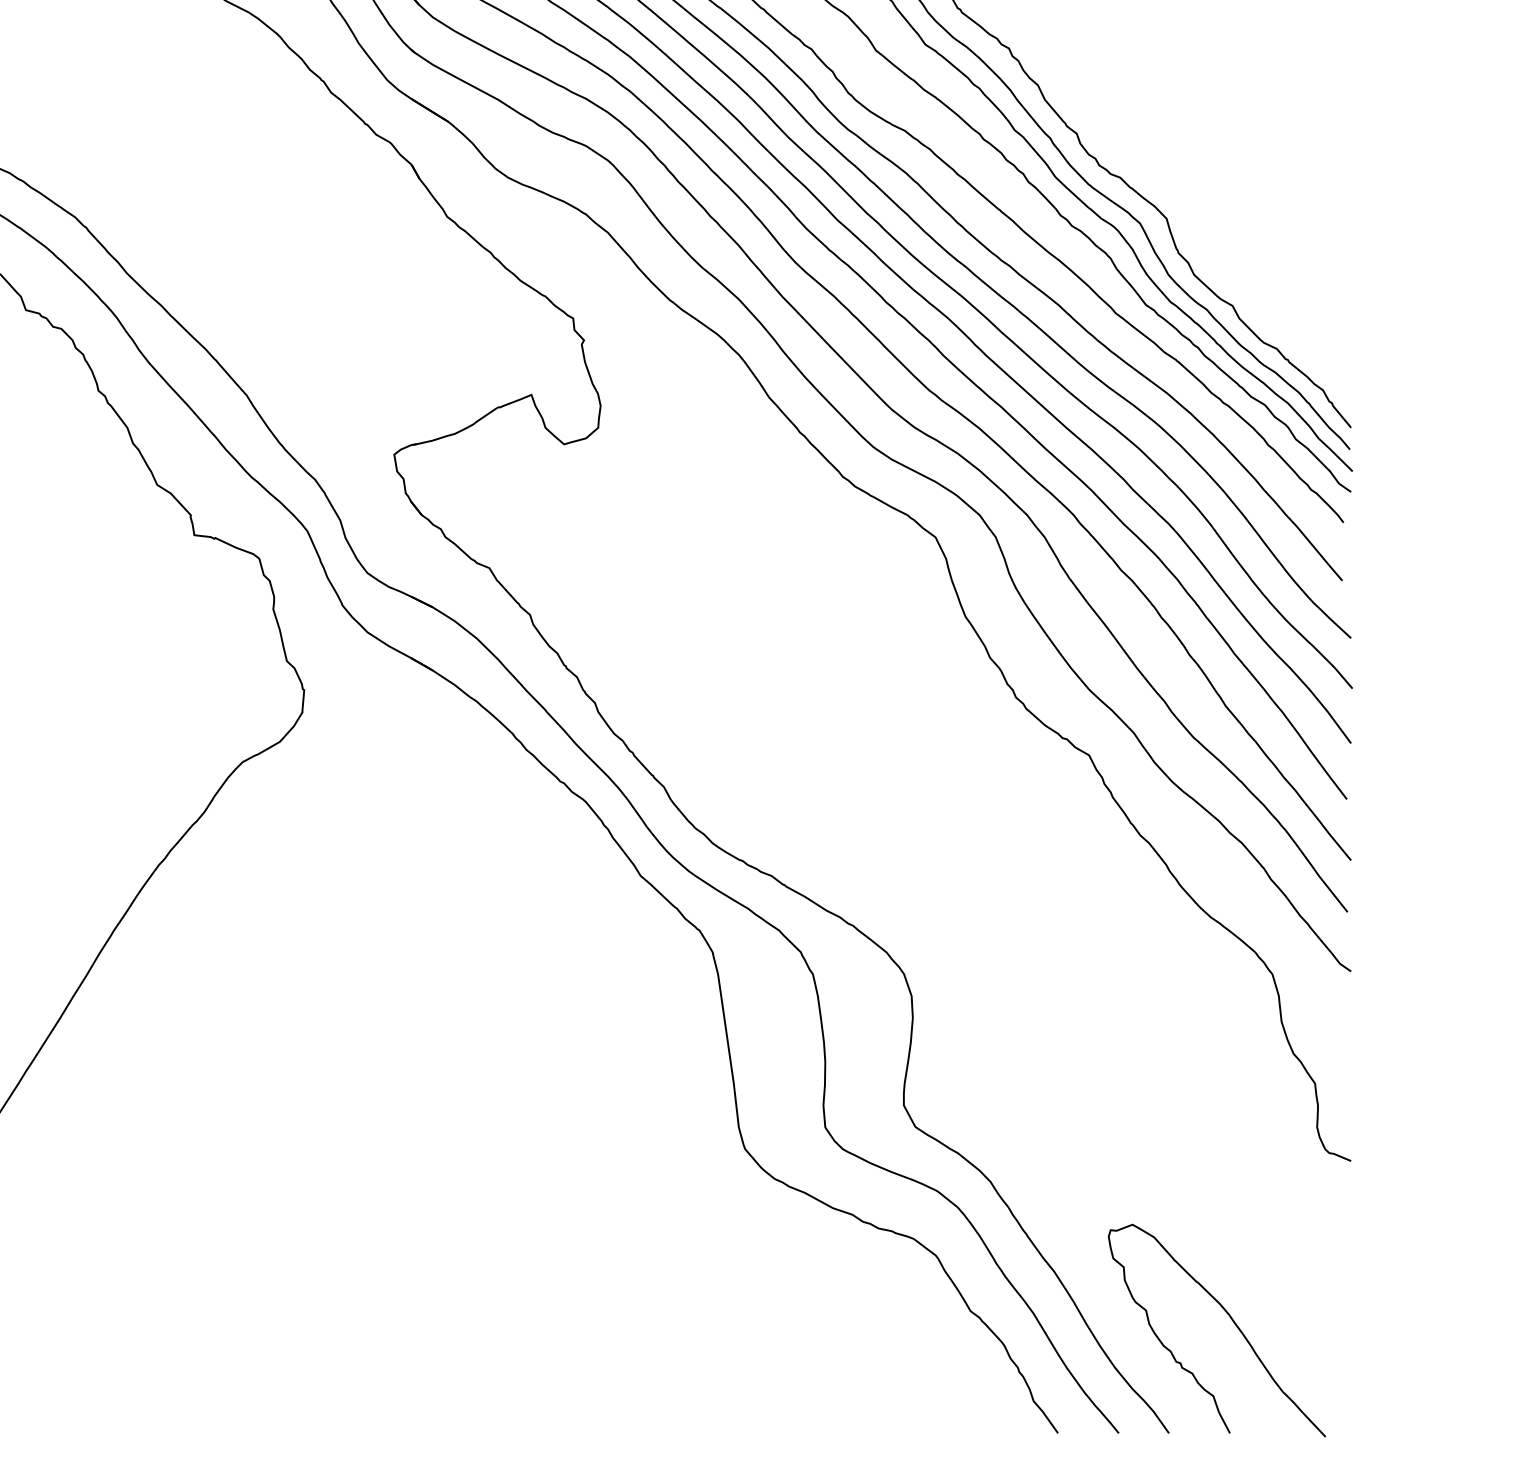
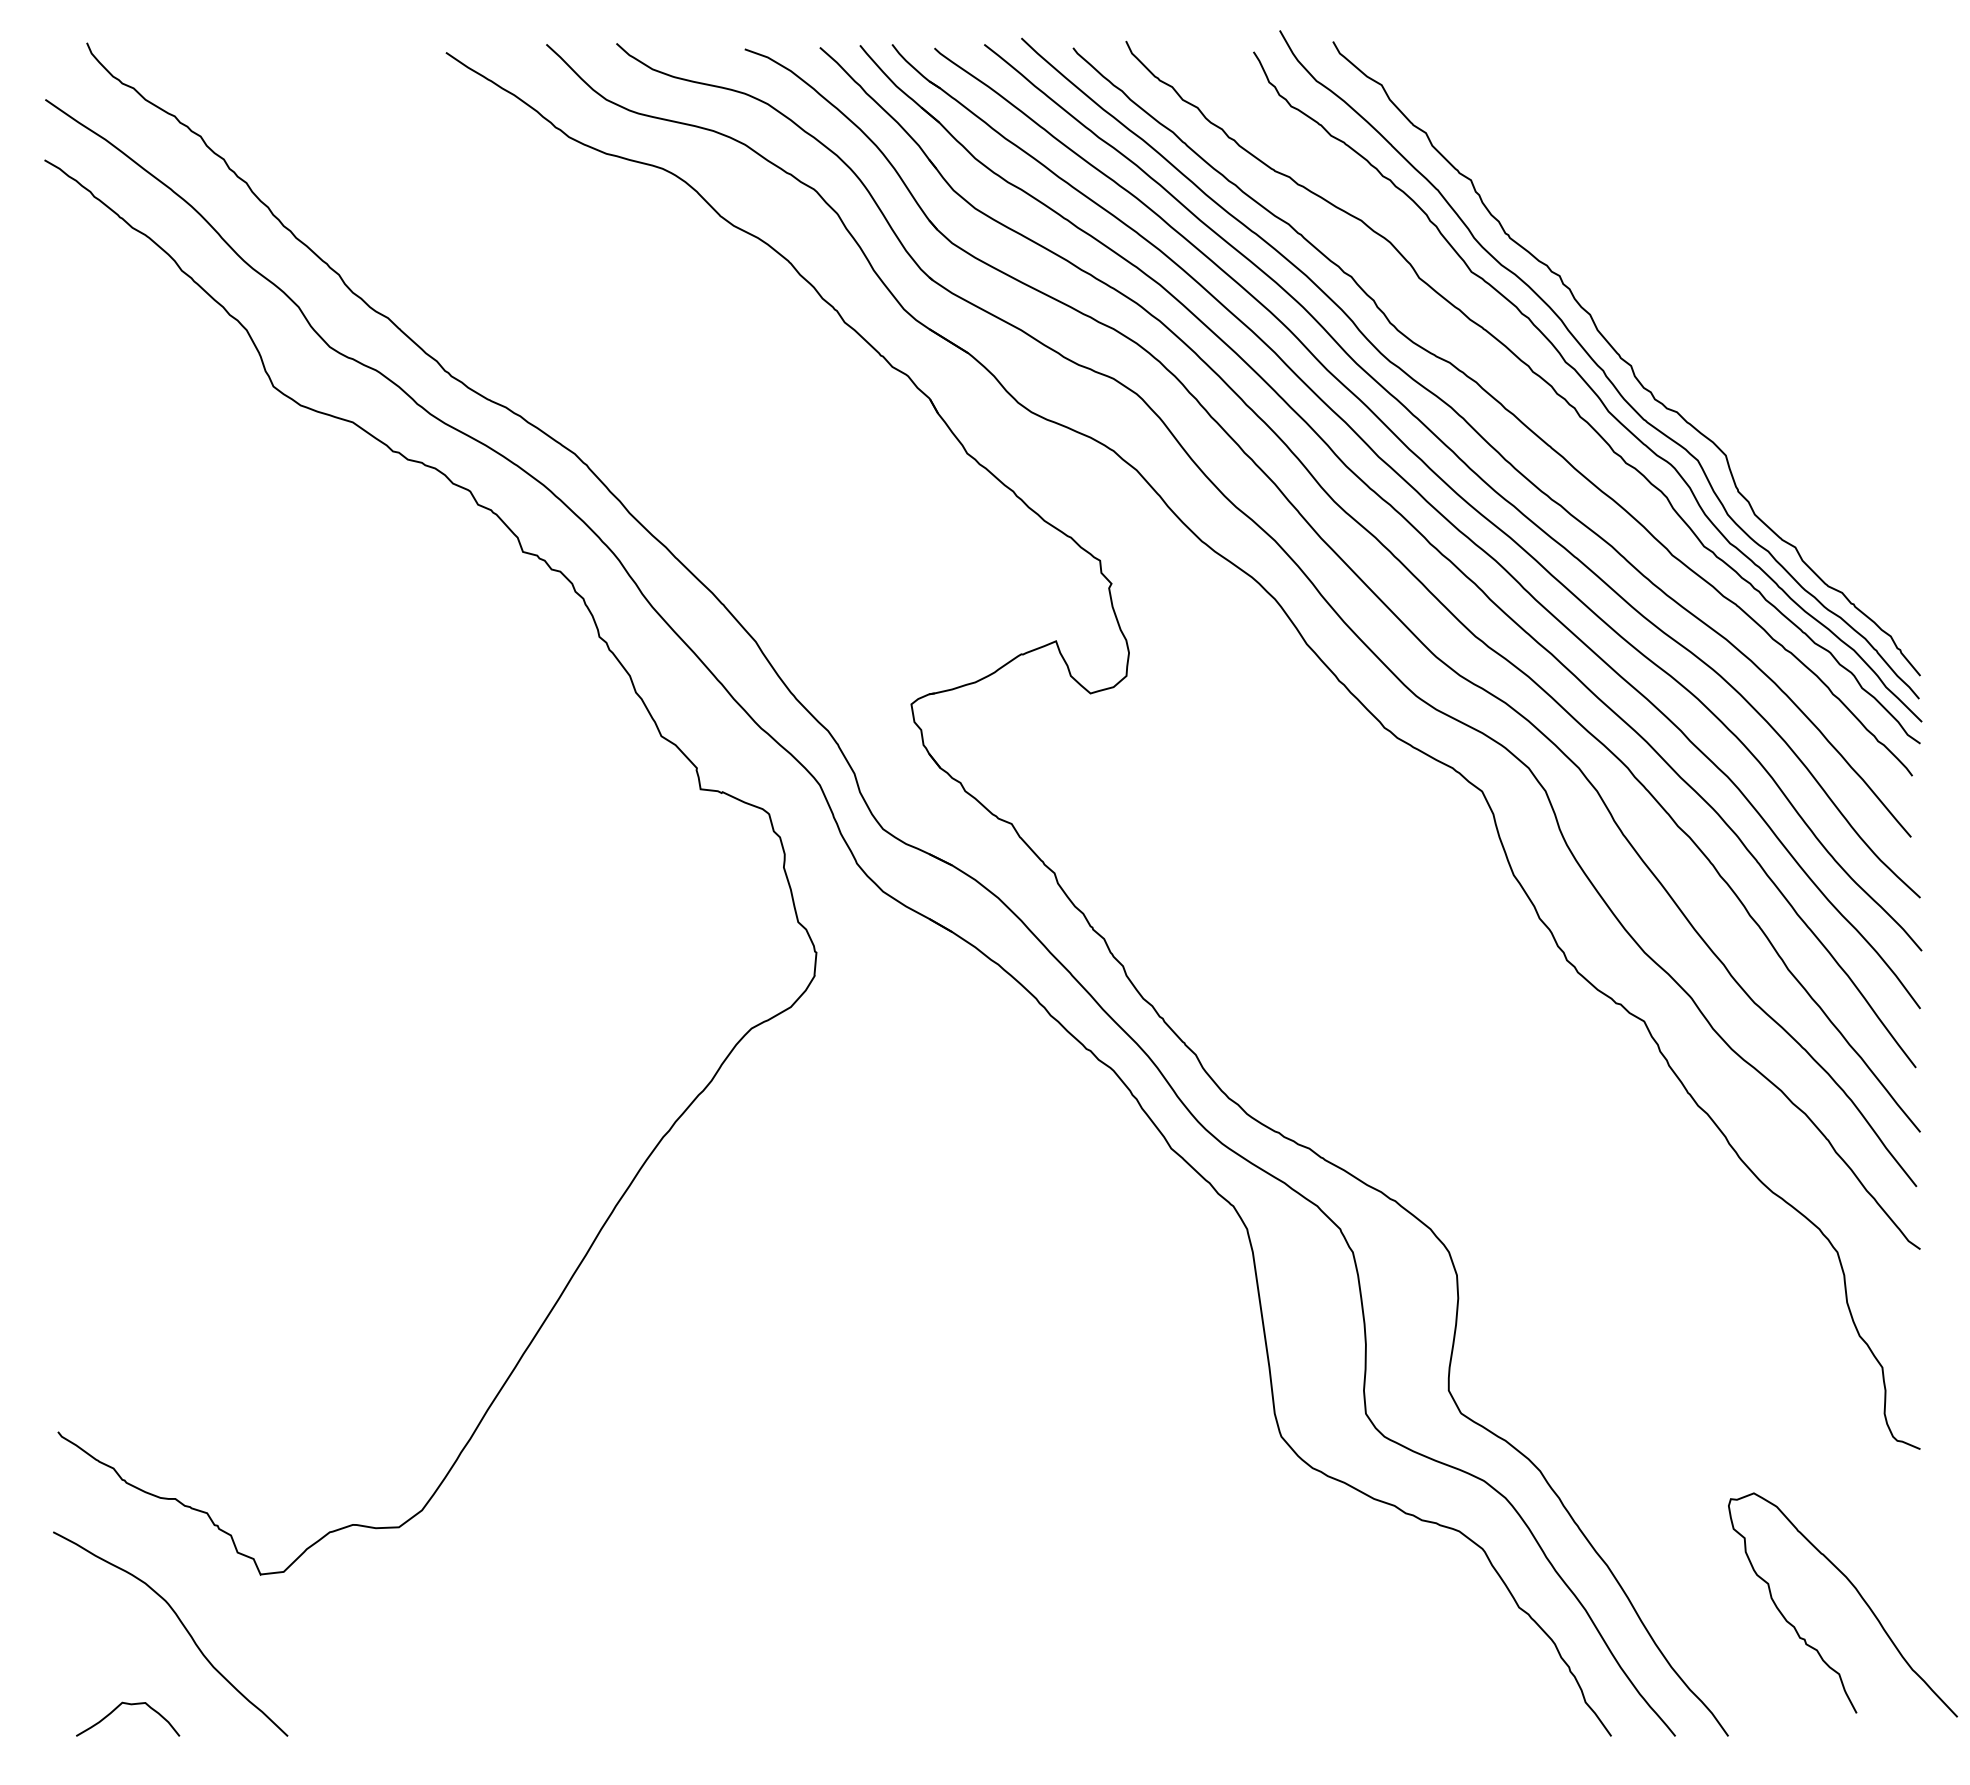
curve: (1231, 1320) -> (1858, 1594), moved

